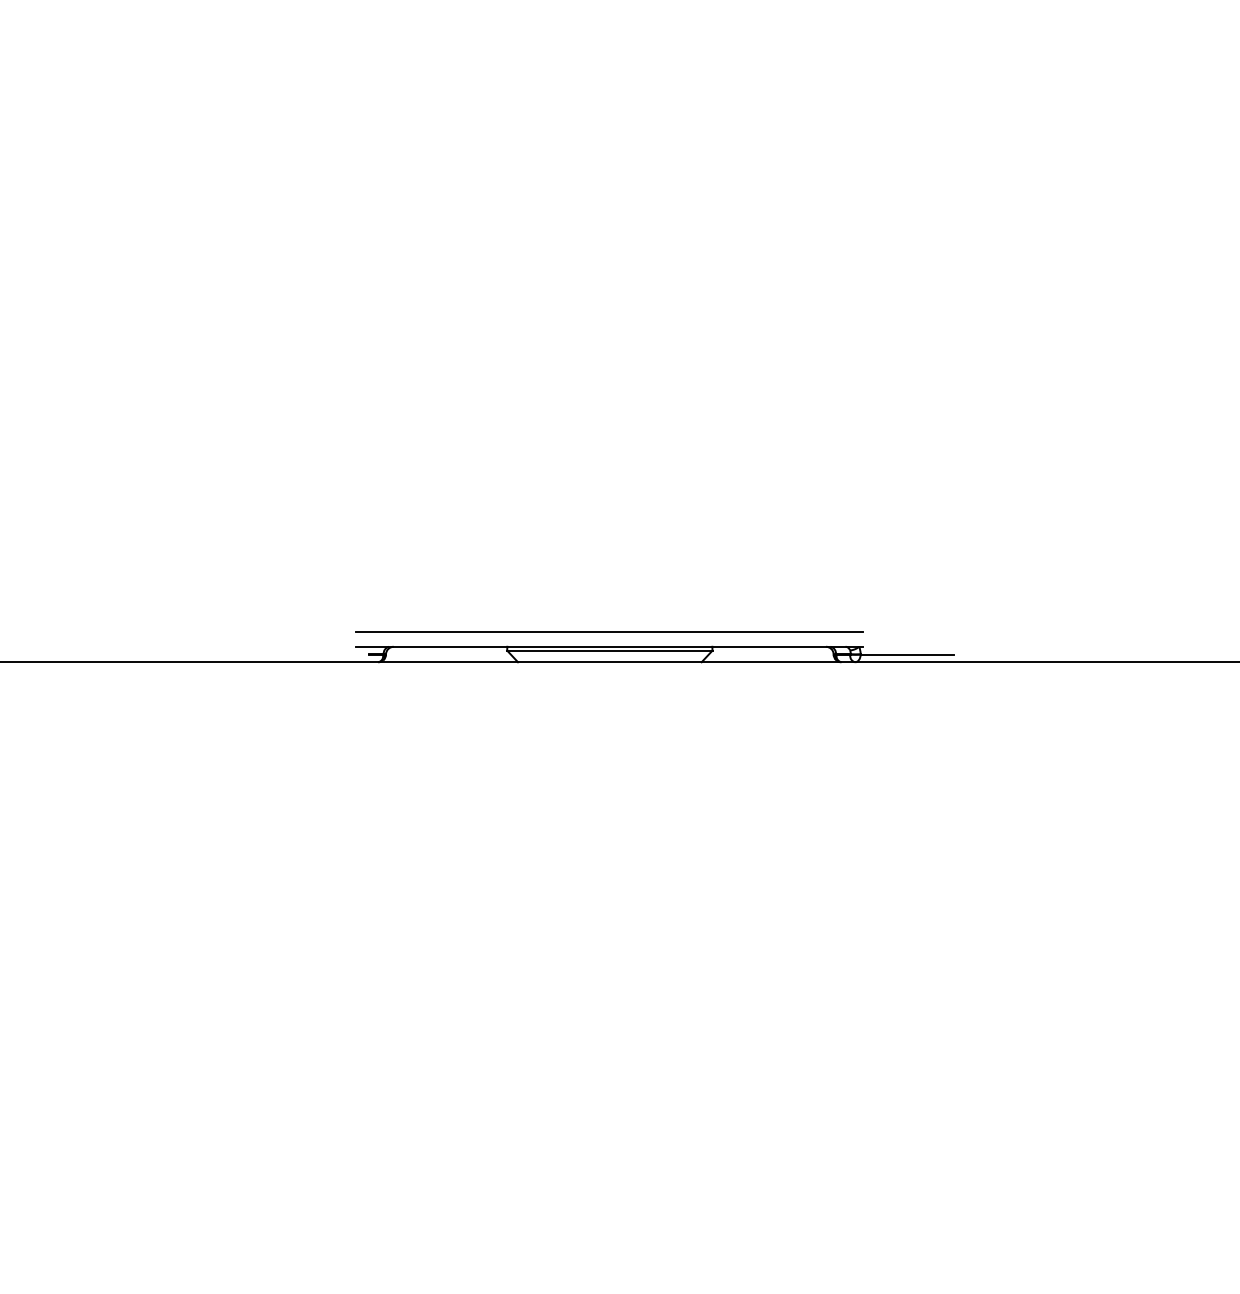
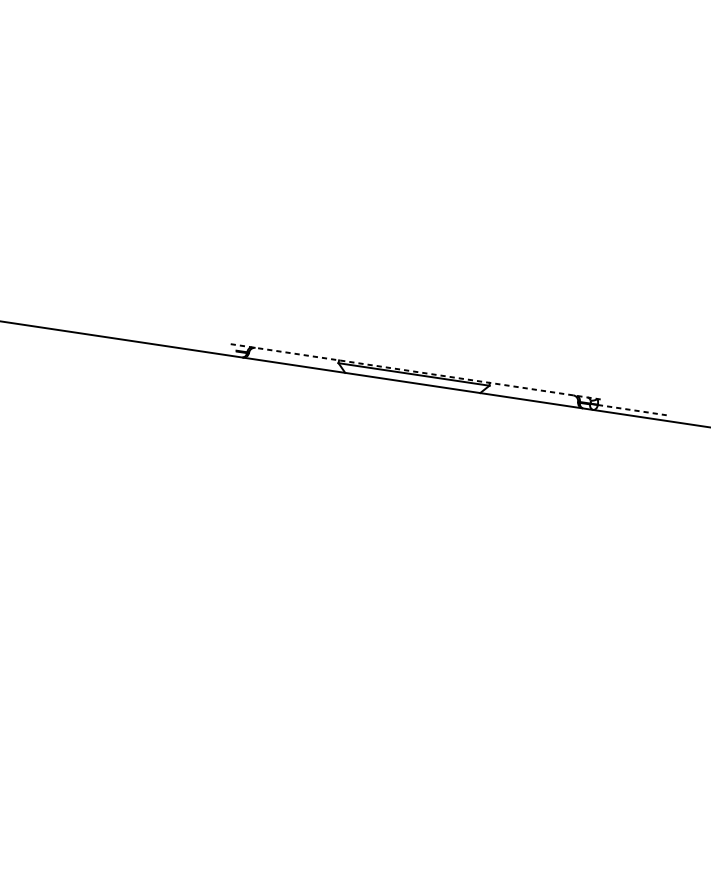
line: (609, 631) -> (415, 360), removed
line: (609, 646) -> (414, 371), solid -> dashed
line: (907, 654) -> (632, 409), solid -> dashed

